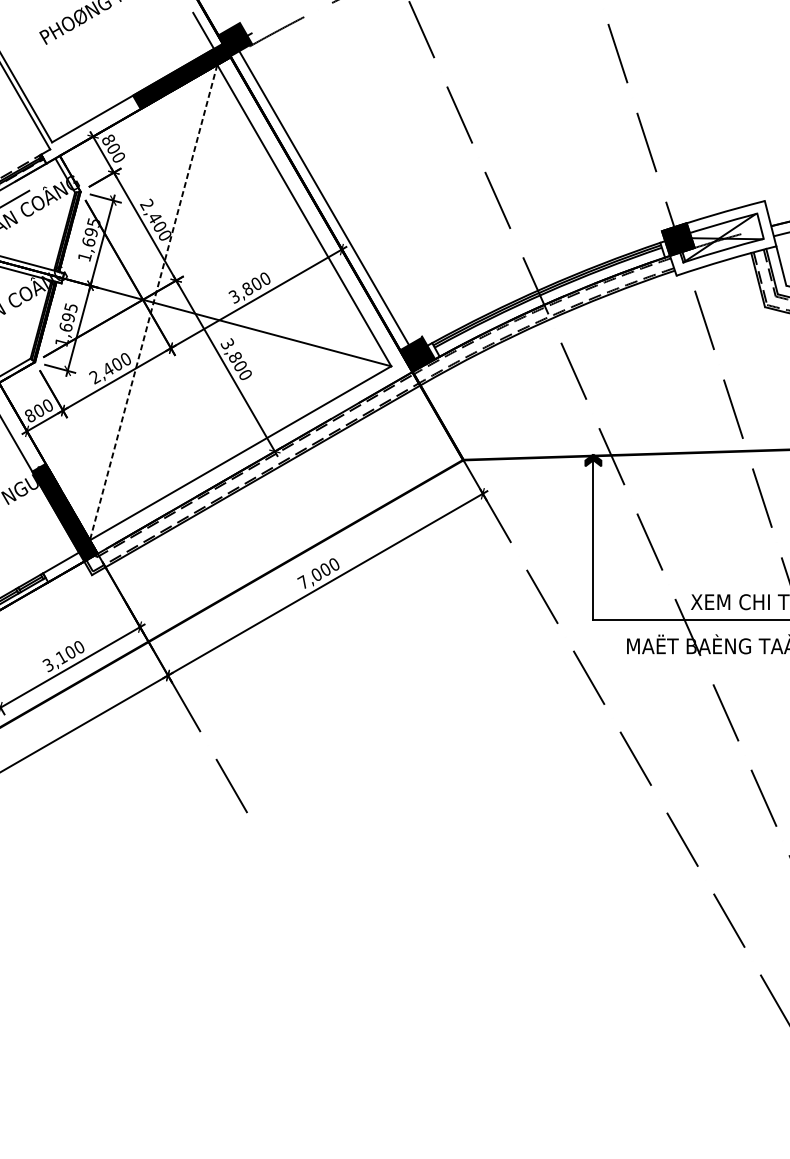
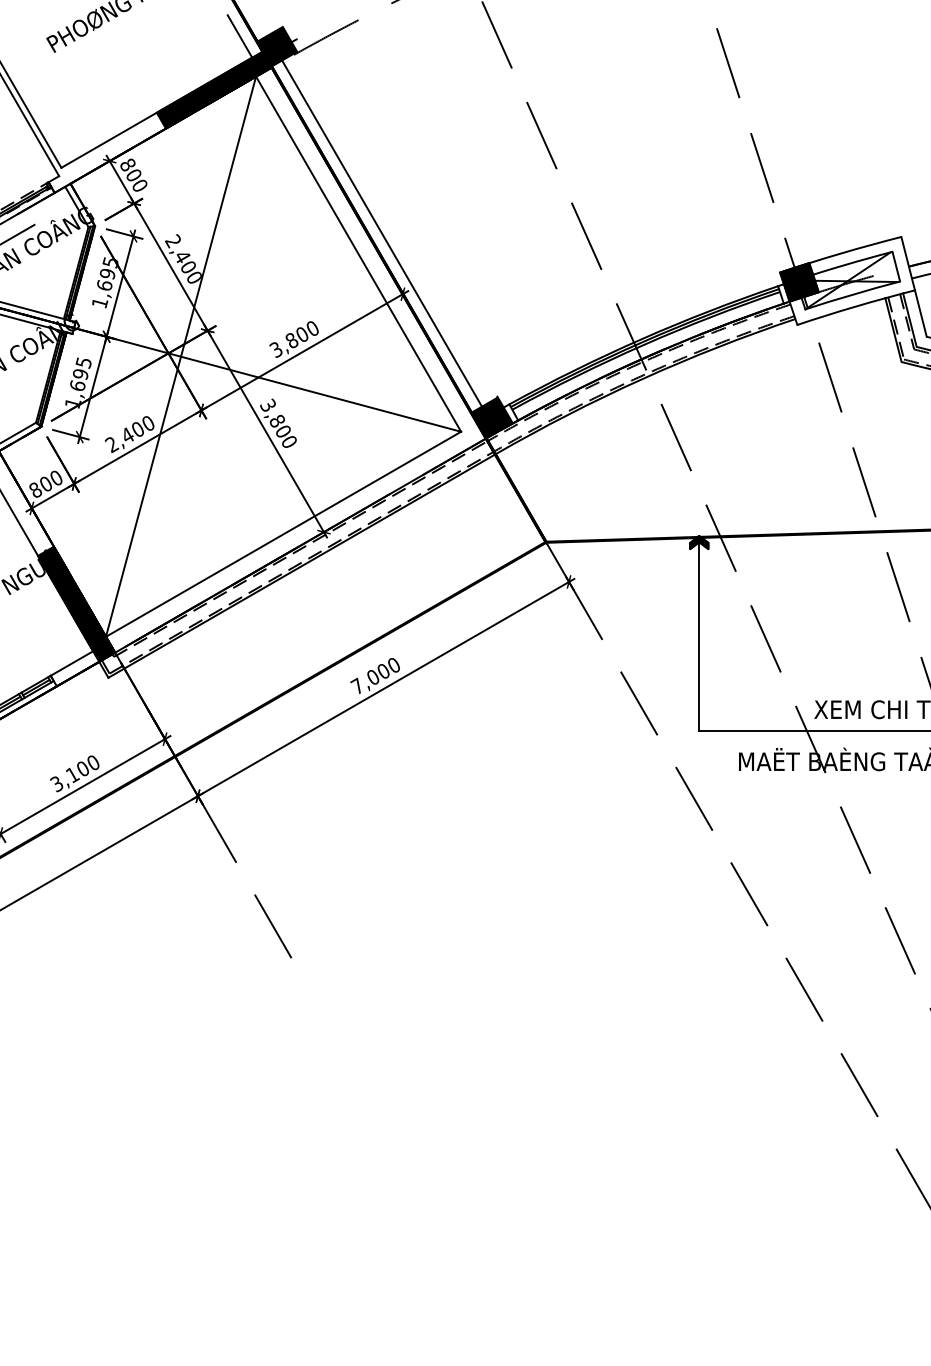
line: (154, 302) -> (181, 356), dashed -> solid

